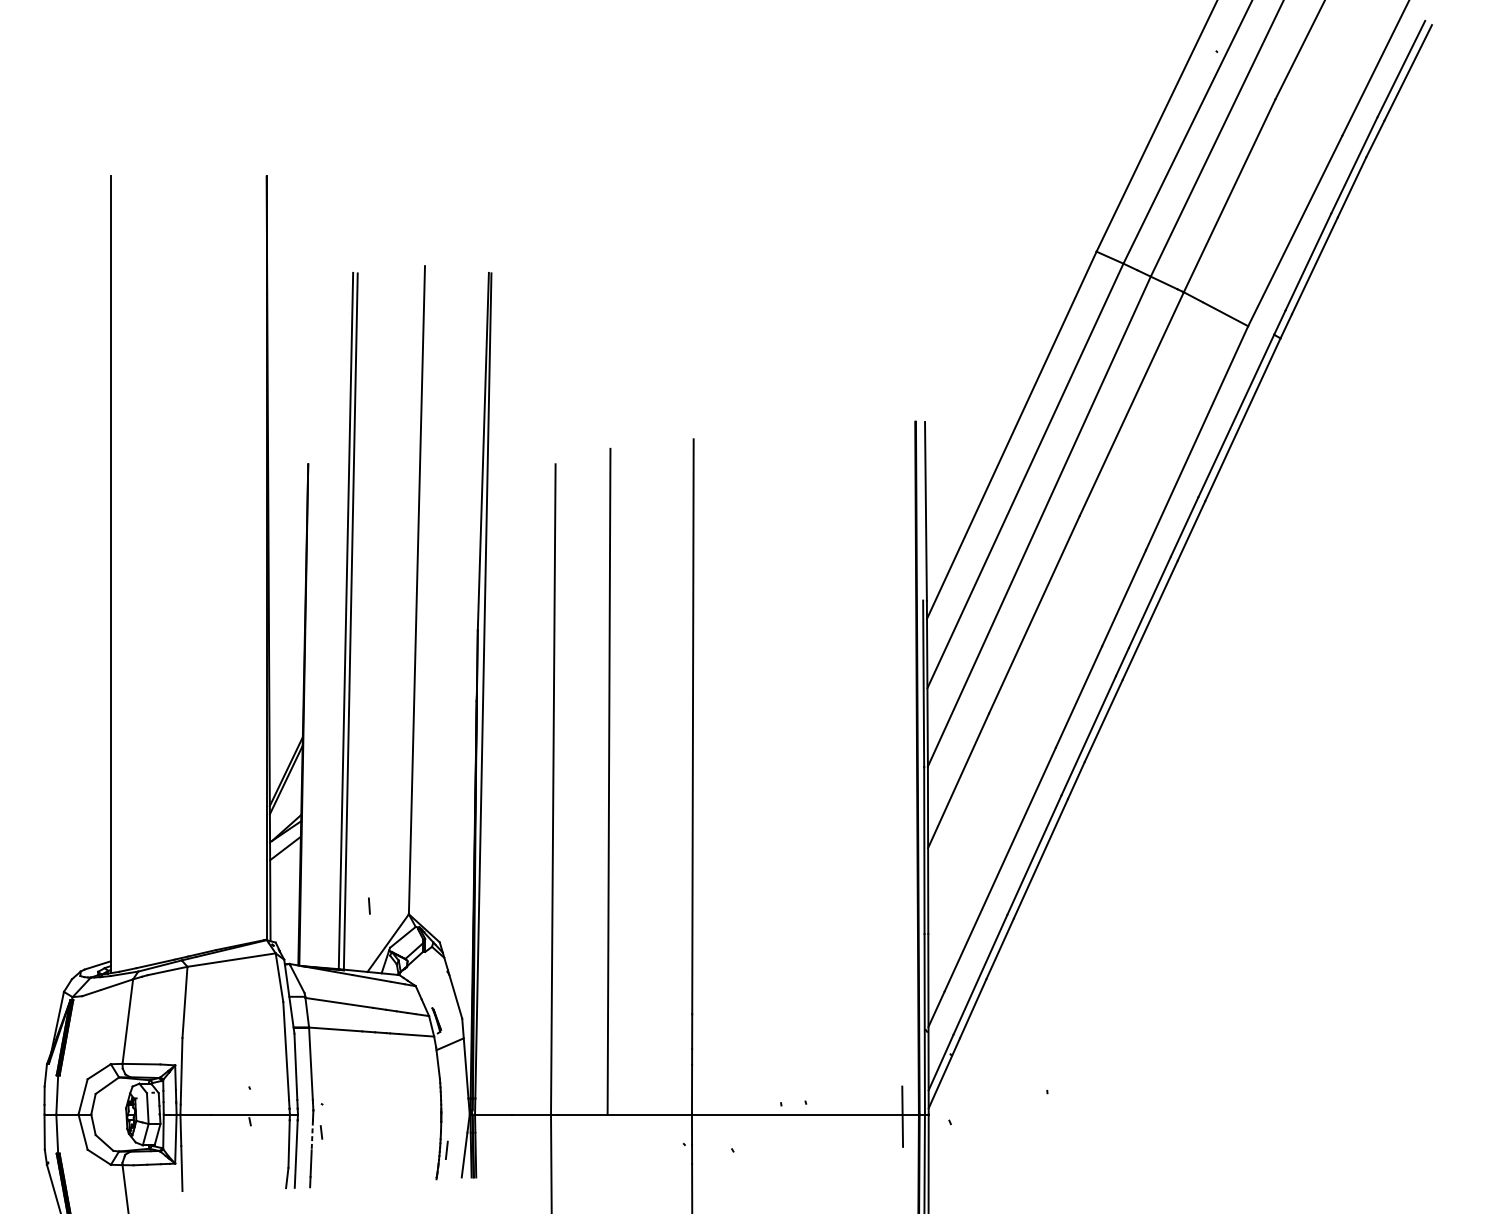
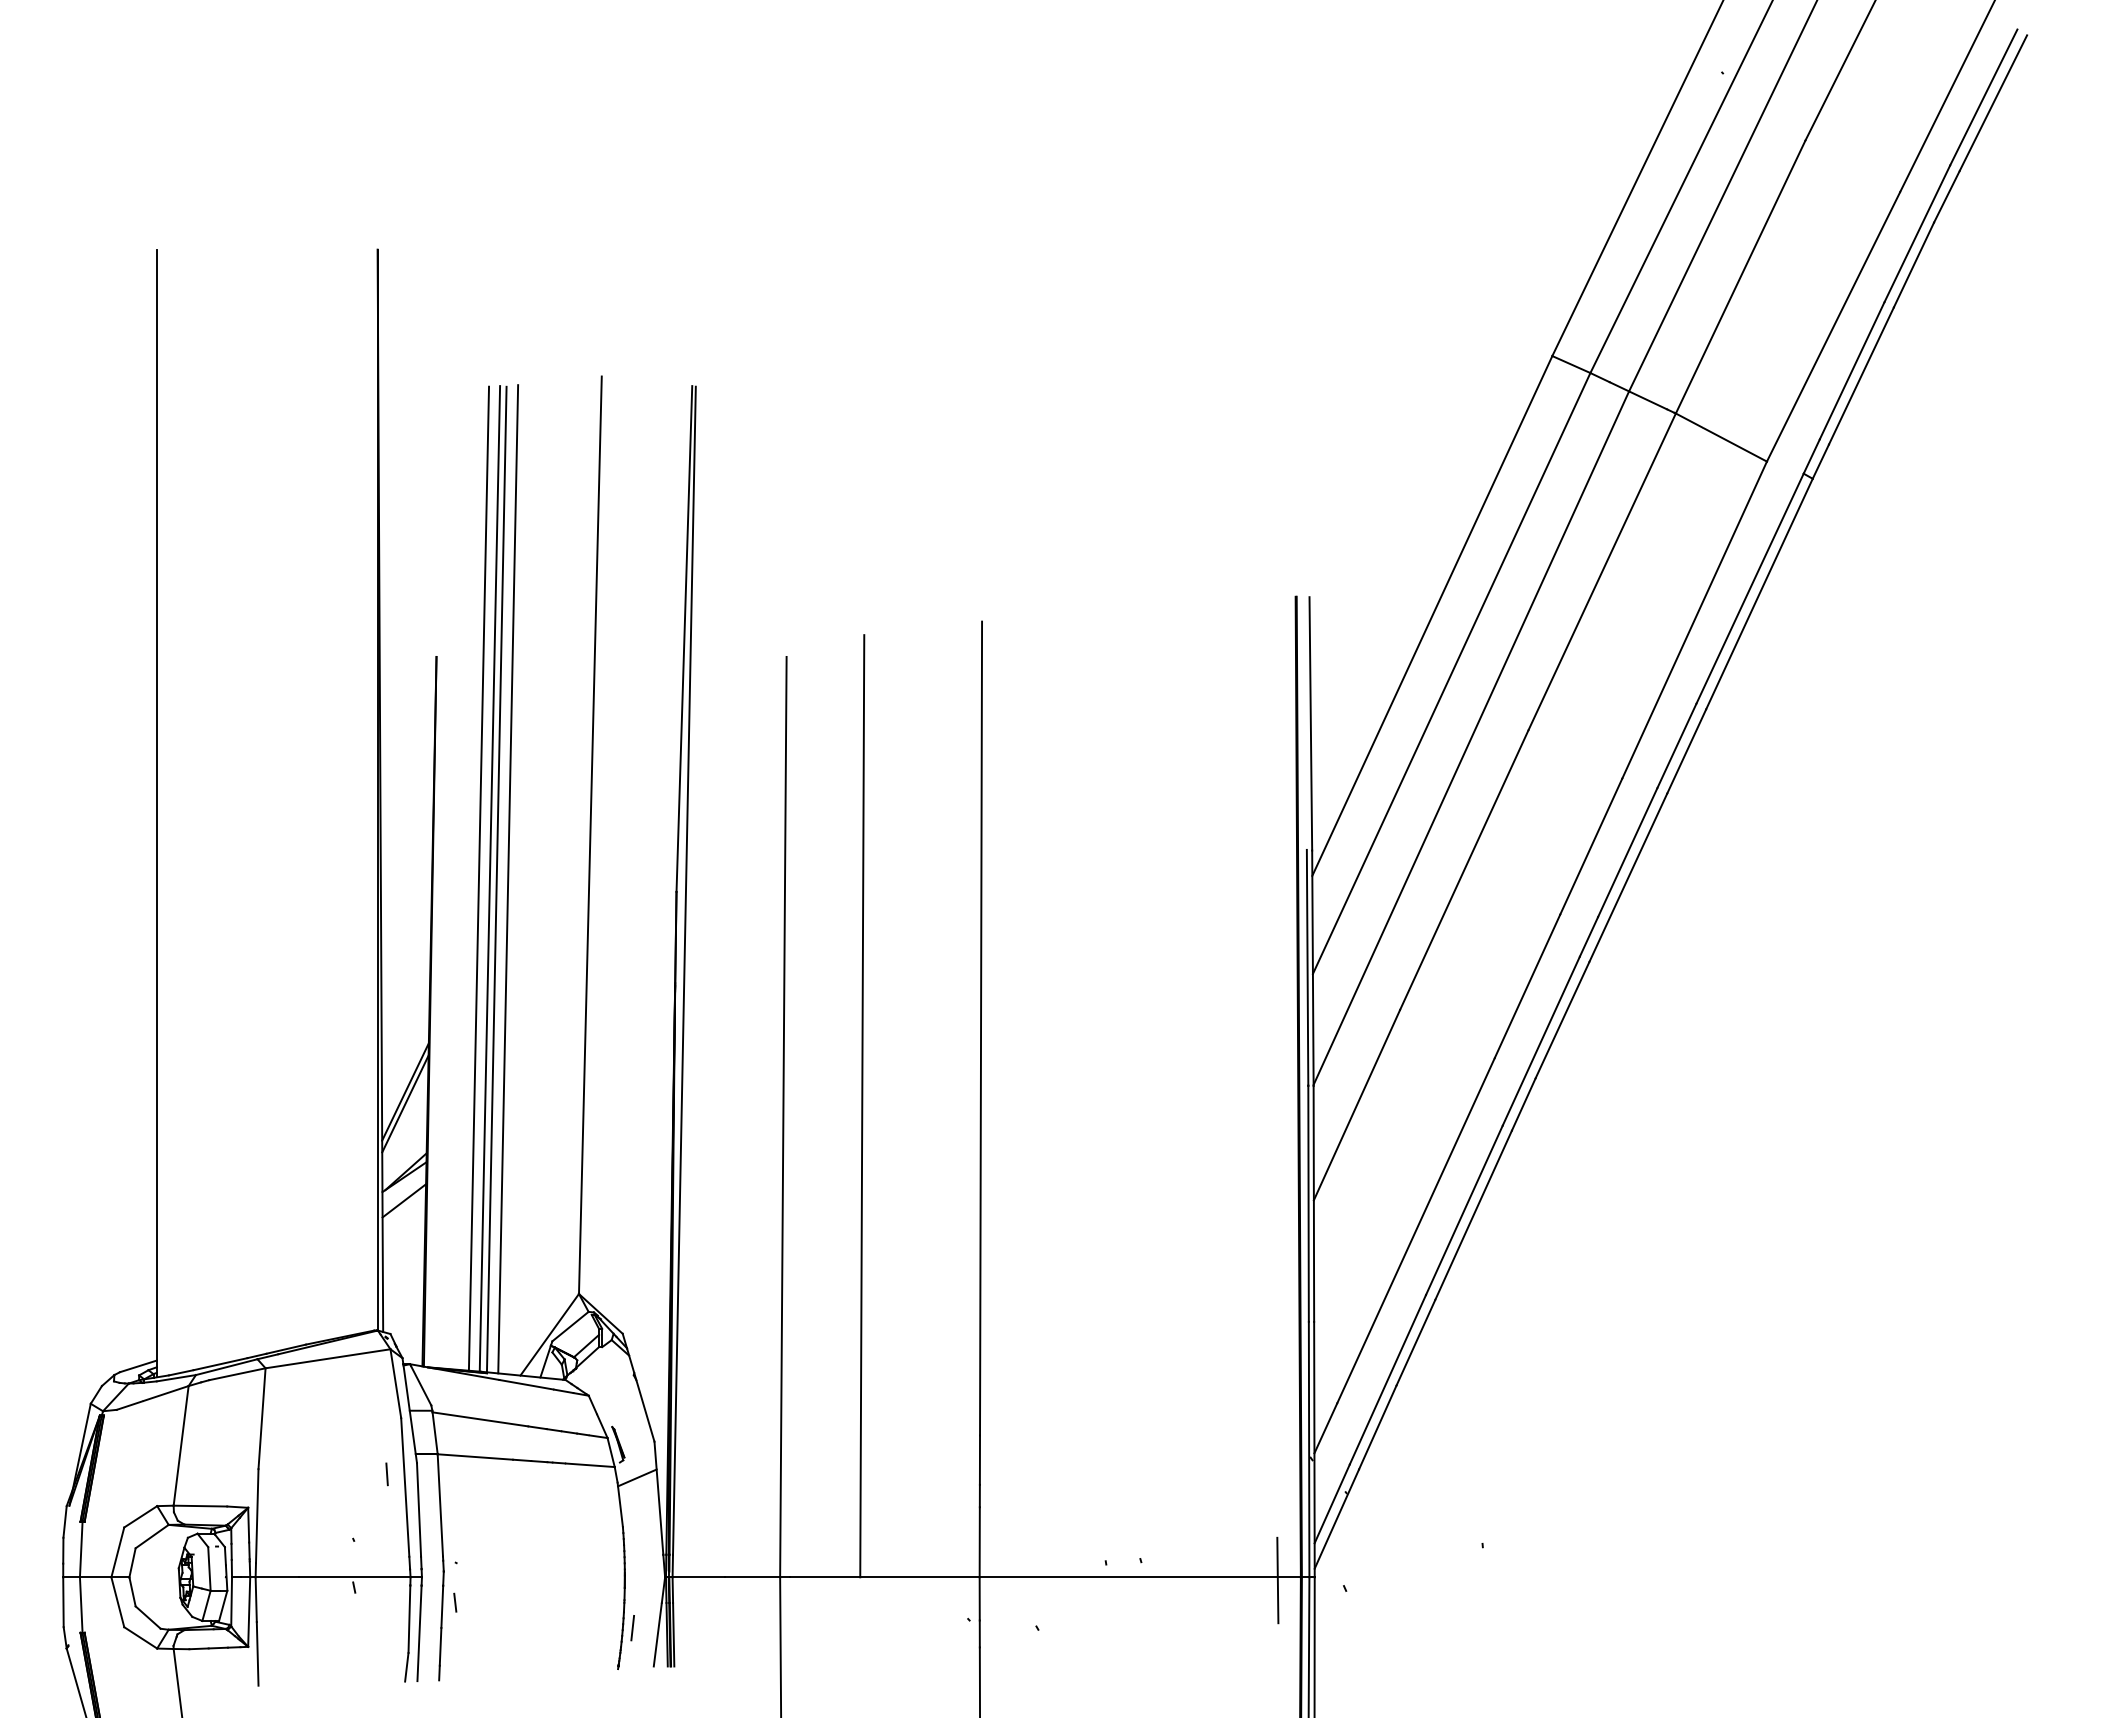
line: (337, 620) -> (478, 878), added
line: (359, 621) -> (508, 879), added
line: (368, 906) -> (386, 1474), moved
line: (312, 1135) -> (442, 1607), dashed -> solid

